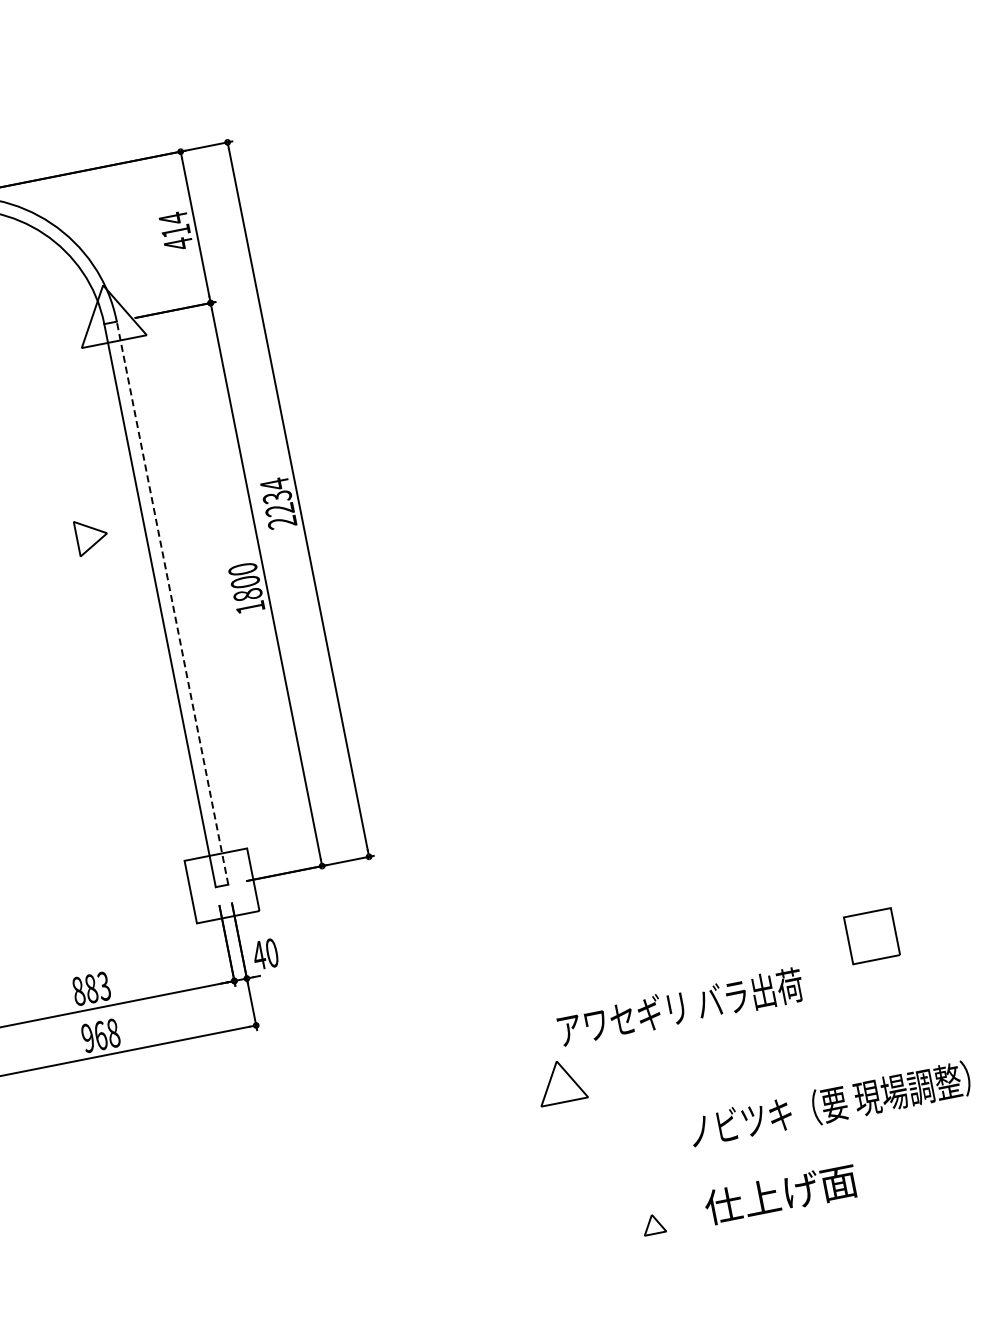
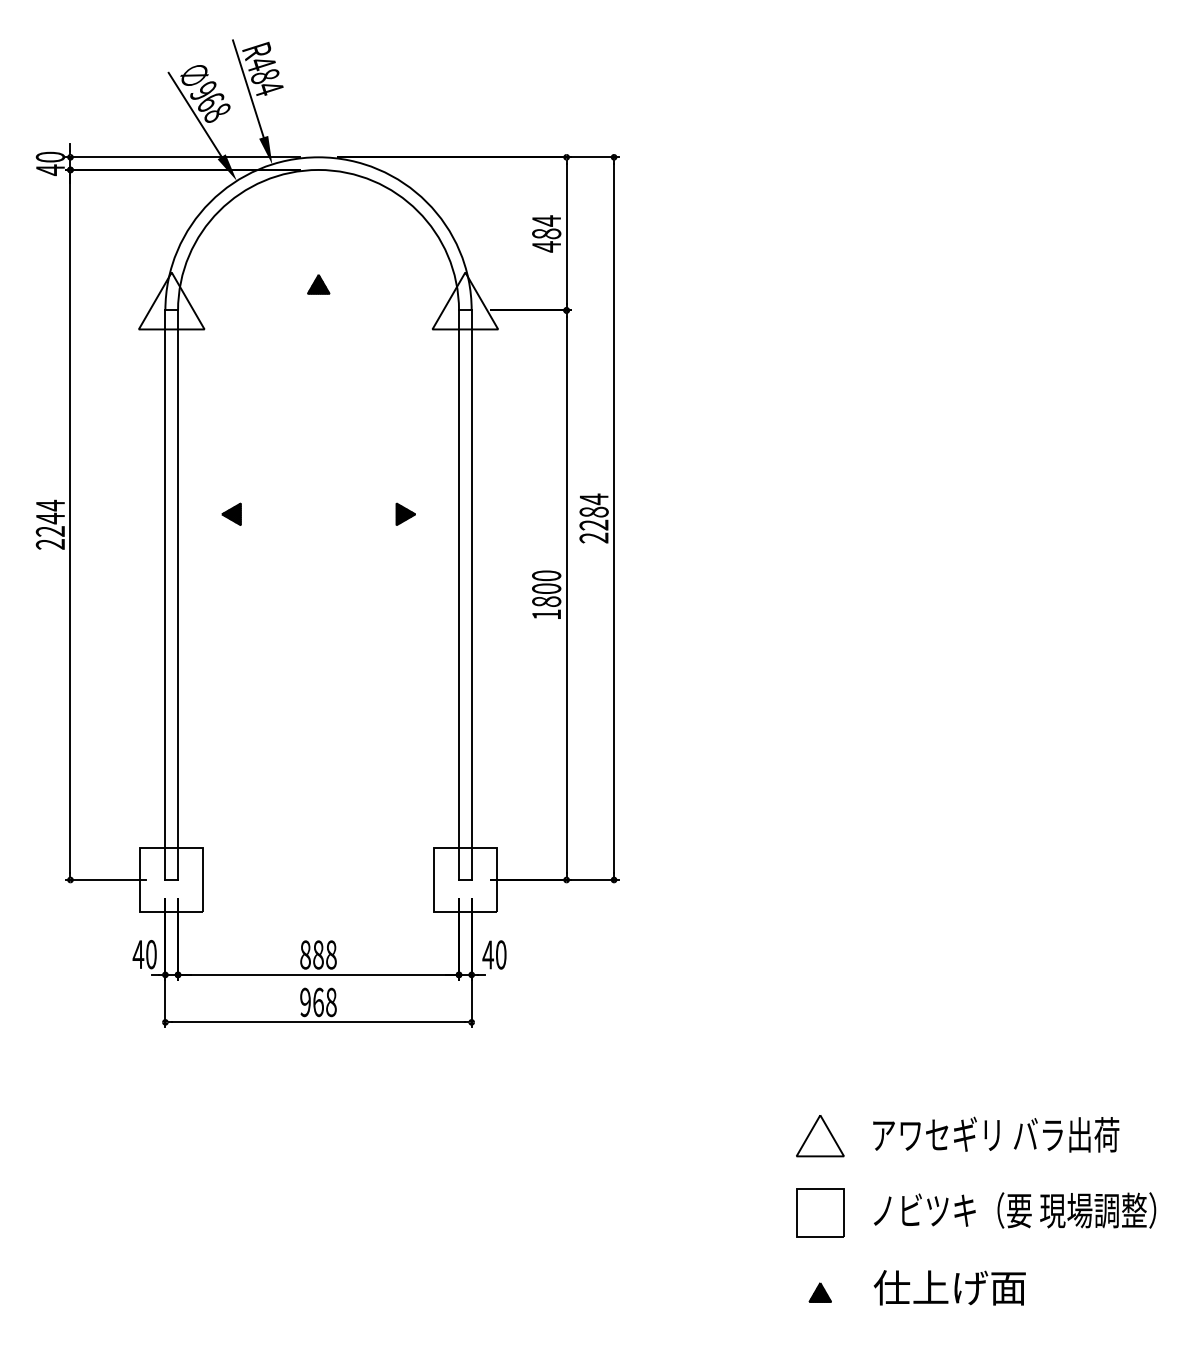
text: (175, 230) -> (546, 233), 414 -> 484
text: (276, 496) -> (593, 511), 2234 -> 2284
part: (91, 535) -> (405, 513), size x0.62
line: (172, 603) -> (471, 595), dashed -> solid
part: (872, 935) -> (820, 1212), moved
text: (103, 985) -> (330, 954), 883 -> 888
text: (680, 1007) -> (996, 1134), moved
part: (561, 1082) -> (820, 1136), moved
hatch: (653, 1224) -> (820, 1292), added

